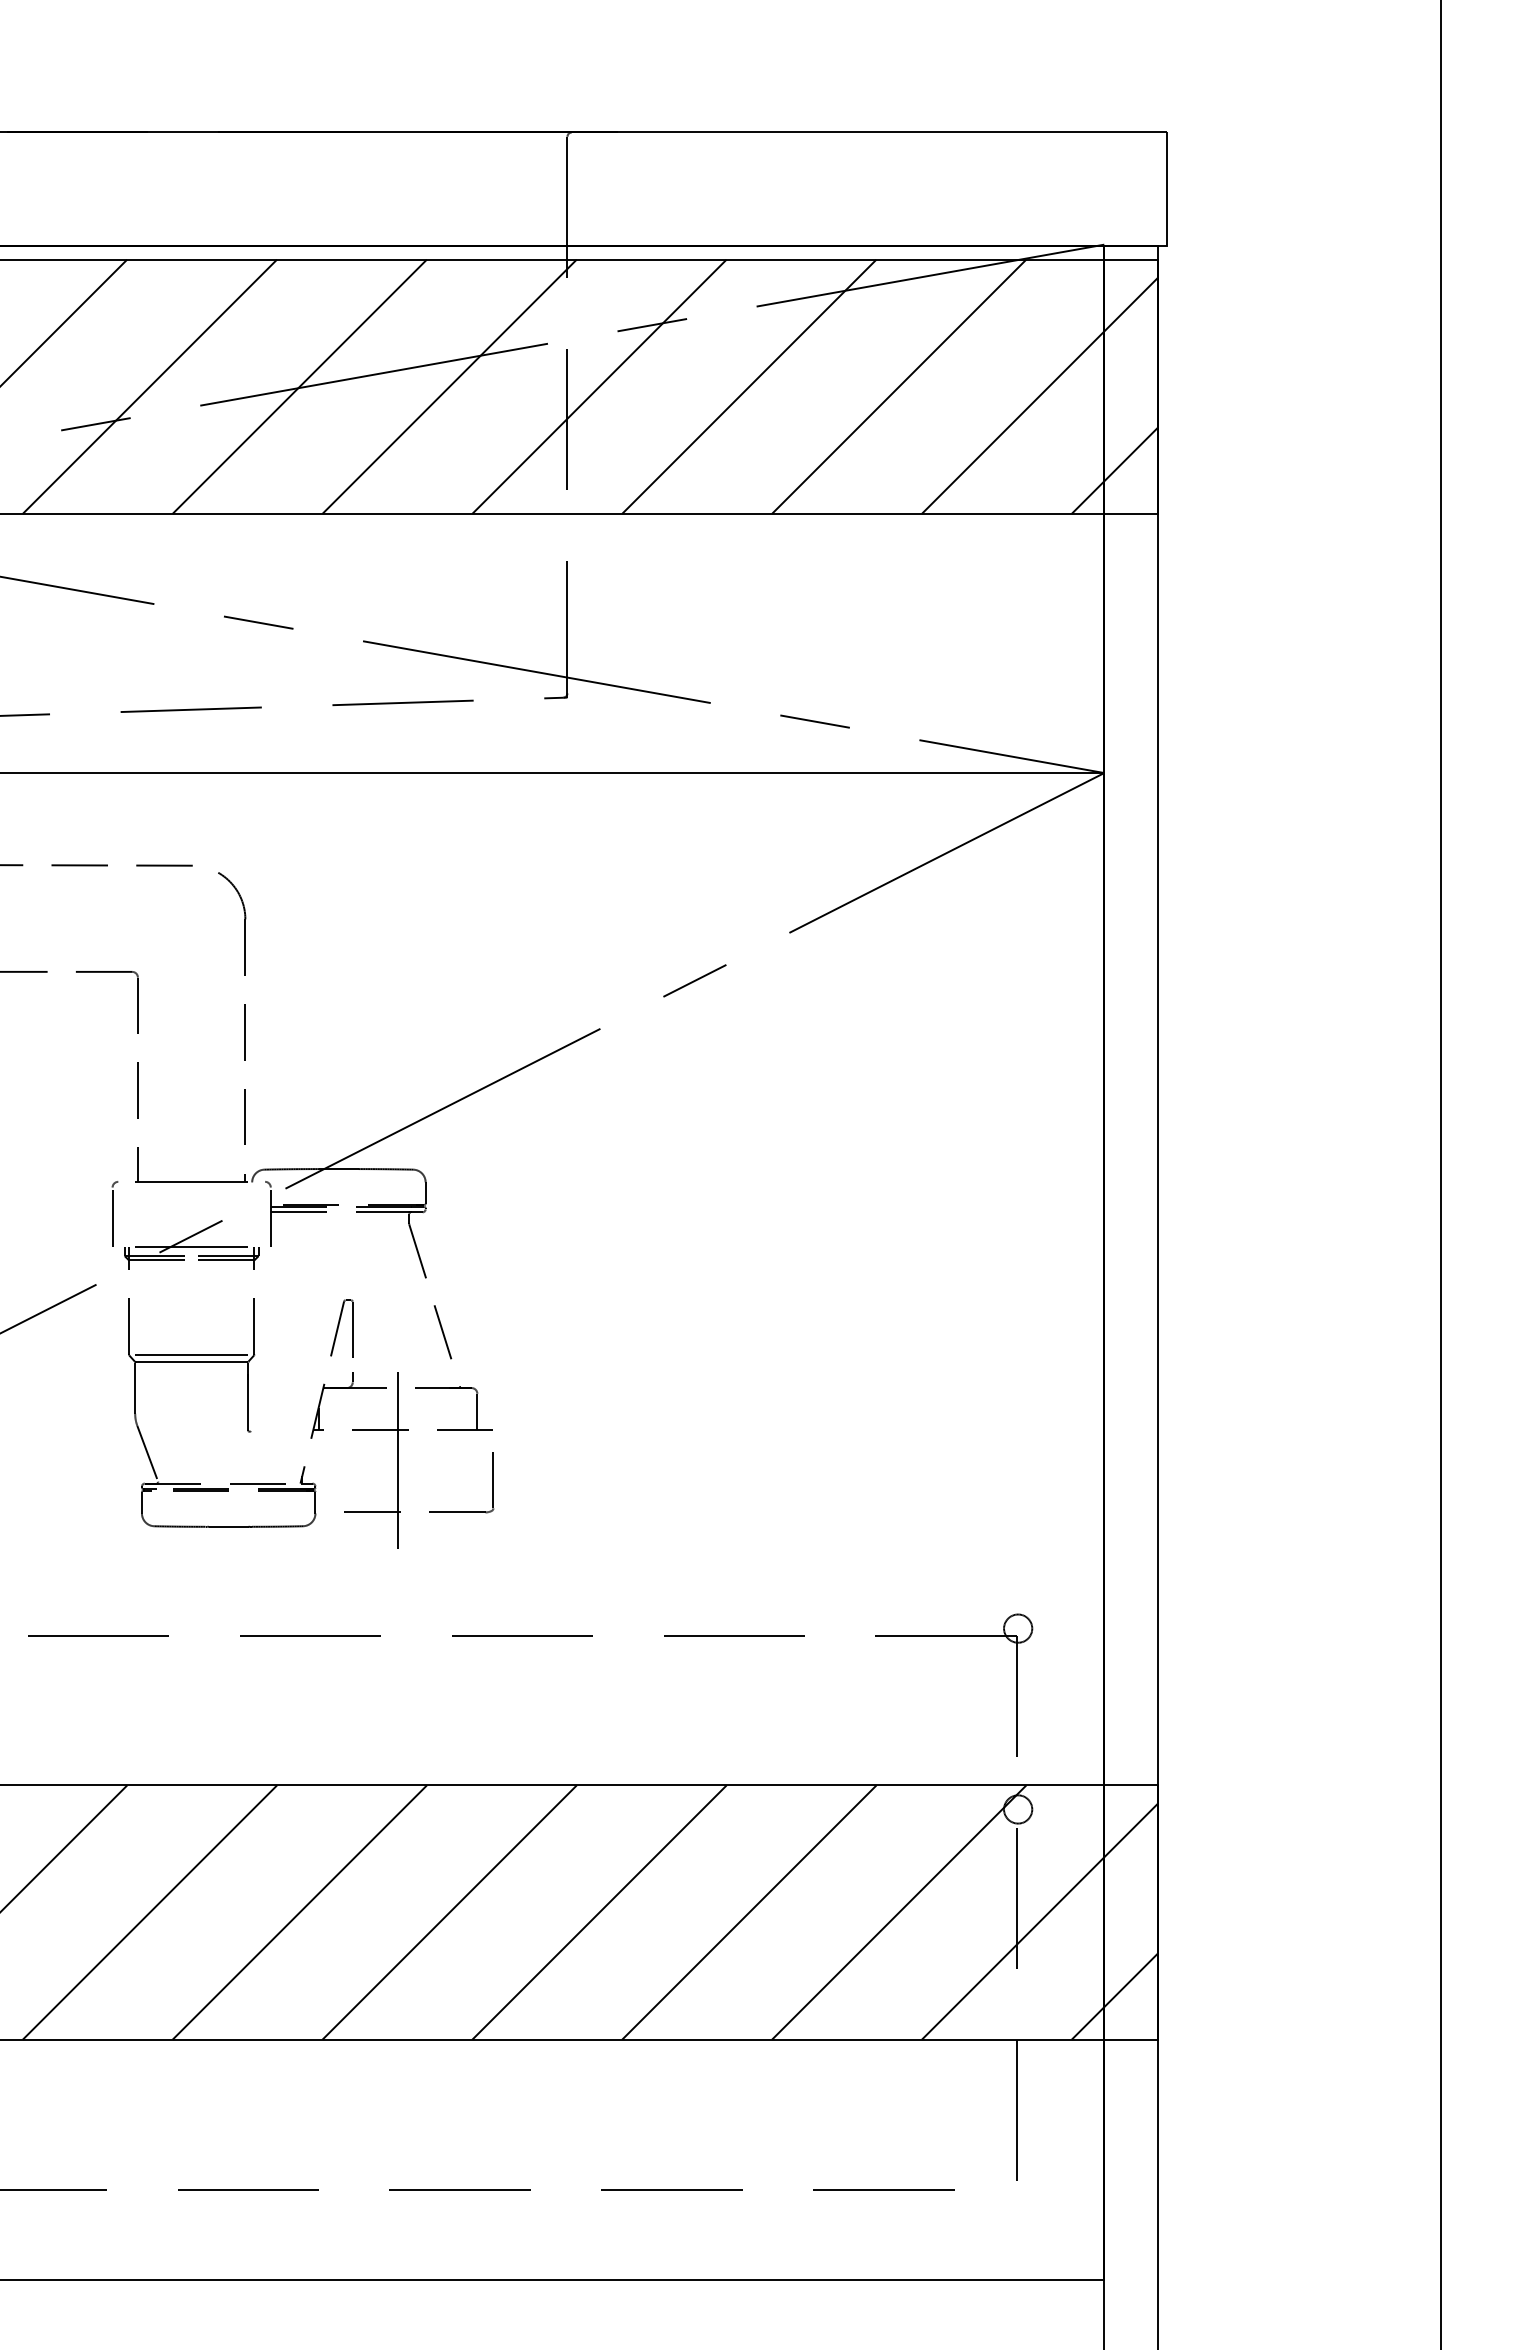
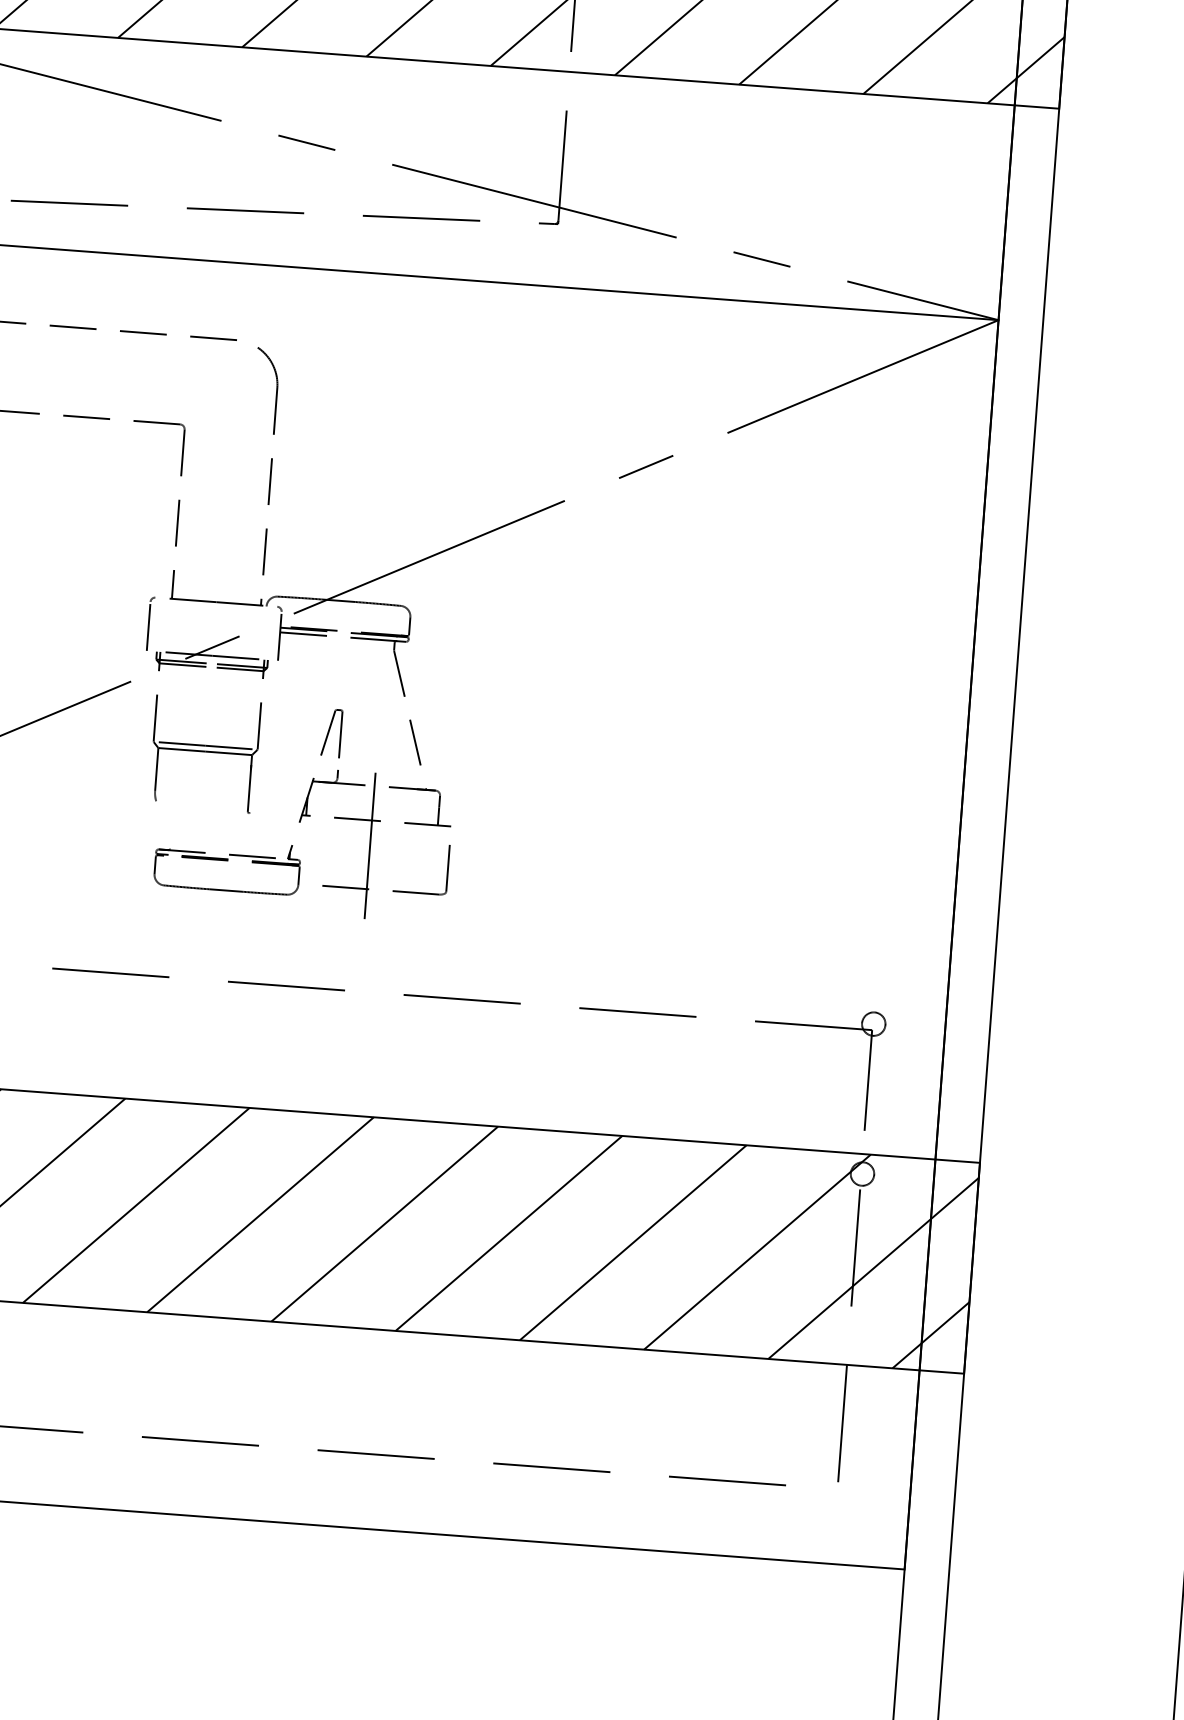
line: (147, 1453) -> (162, 824), removed

